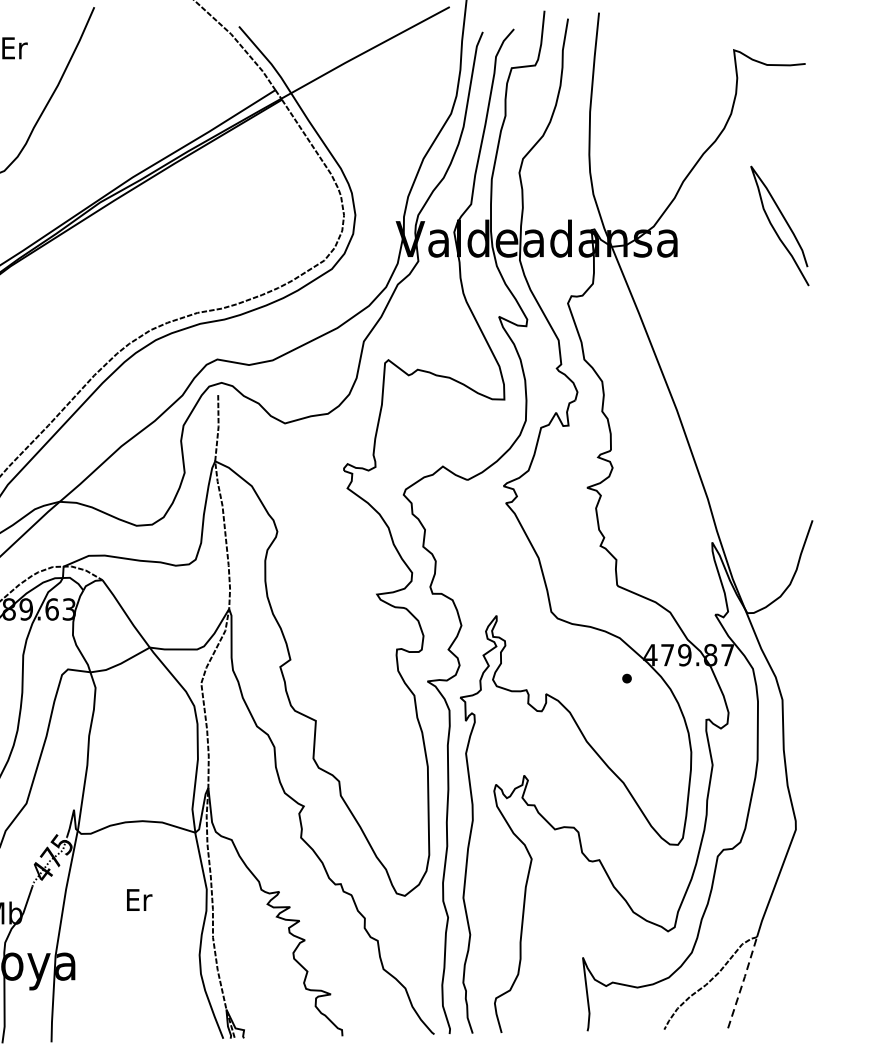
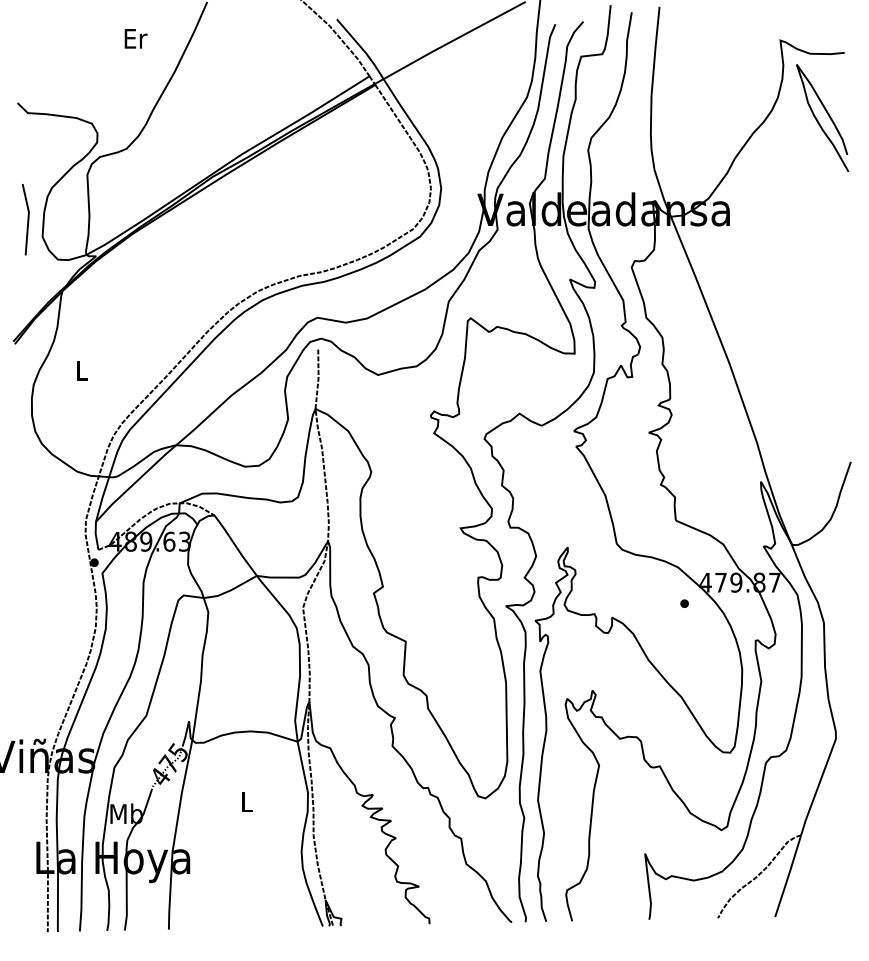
curve: (775, 228) -> (818, 120), moved
text: (139, 899) -> (247, 801), Er -> L
line: (742, 981) -> (788, 875), dashed -> solid

